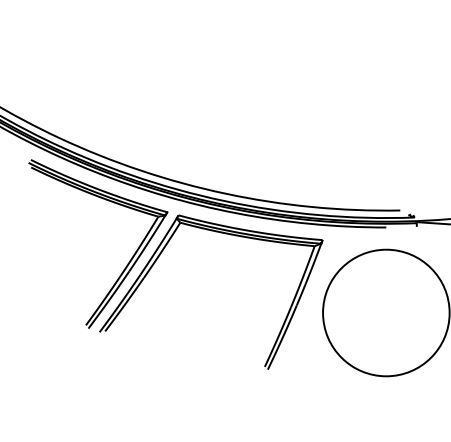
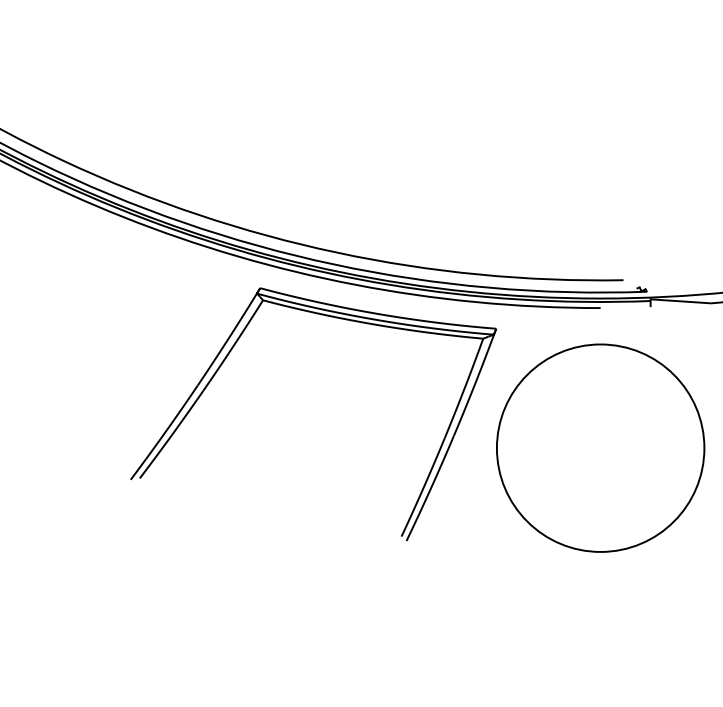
part: (127, 263) -> (176, 367), removed

